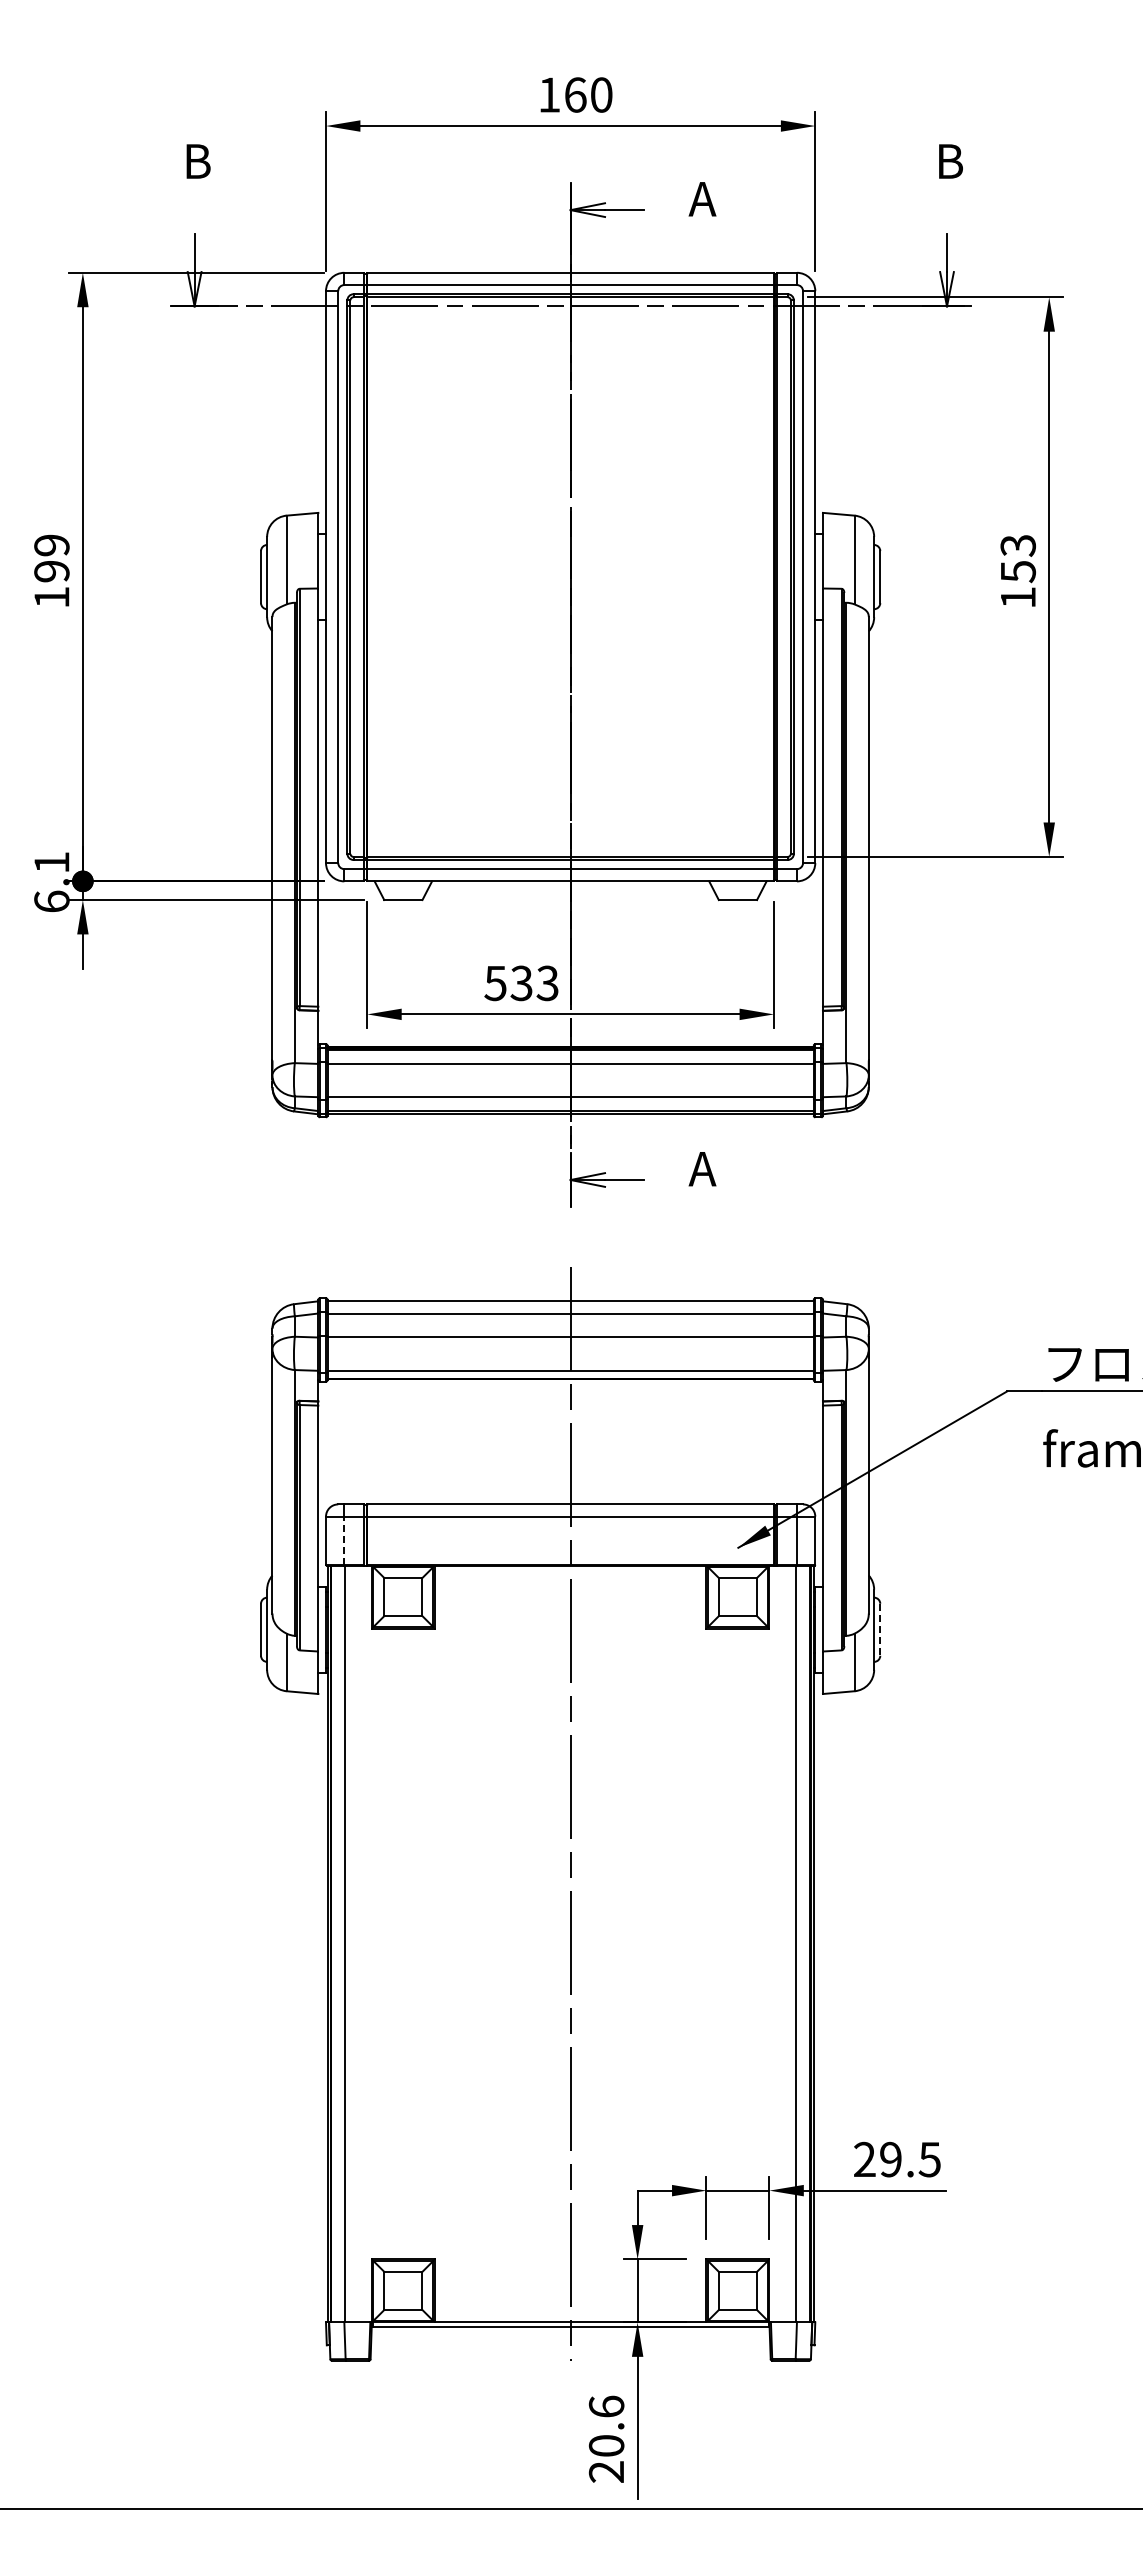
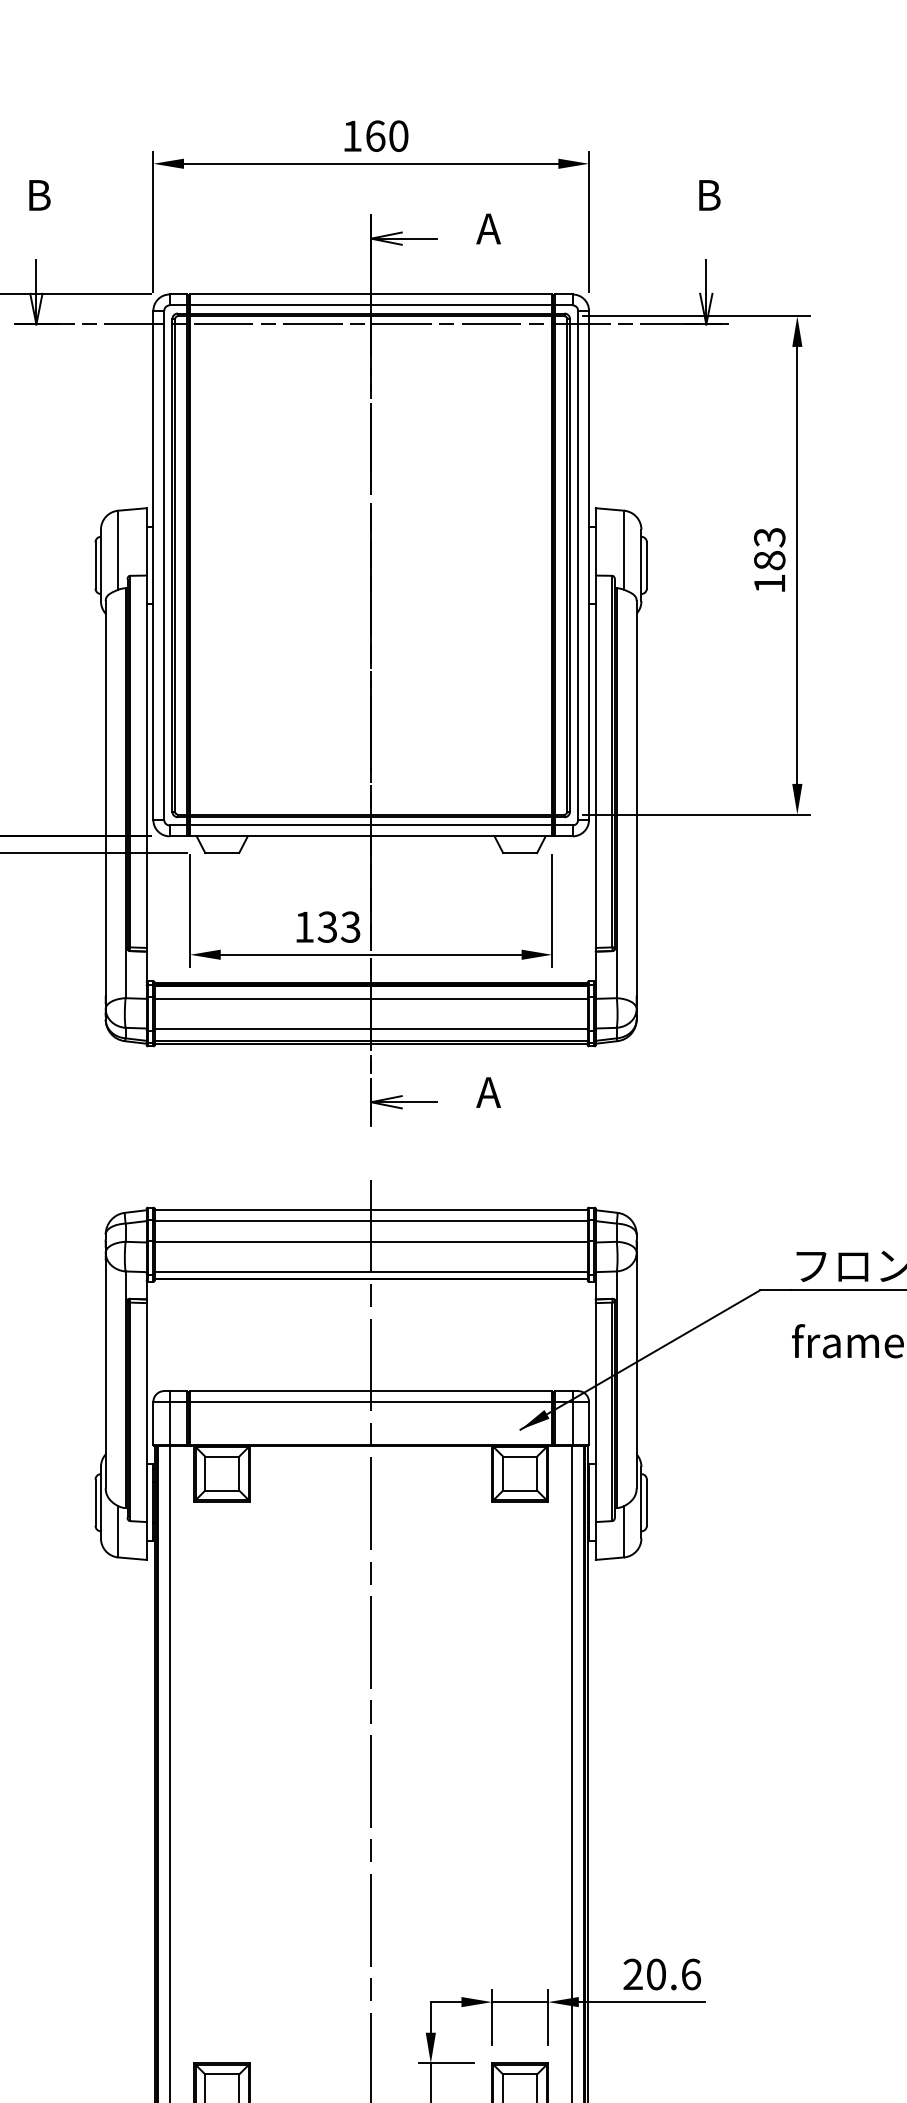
text: (1017, 571) -> (769, 560), 153 -> 183
text: (495, 983) -> (304, 927), 533 -> 133
line: (344, 1540) -> (169, 1423), dashed -> solid
line: (880, 1629) -> (647, 1502), dashed -> solid
text: (910, 2159) -> (673, 1974), 29.5 -> 20.6

